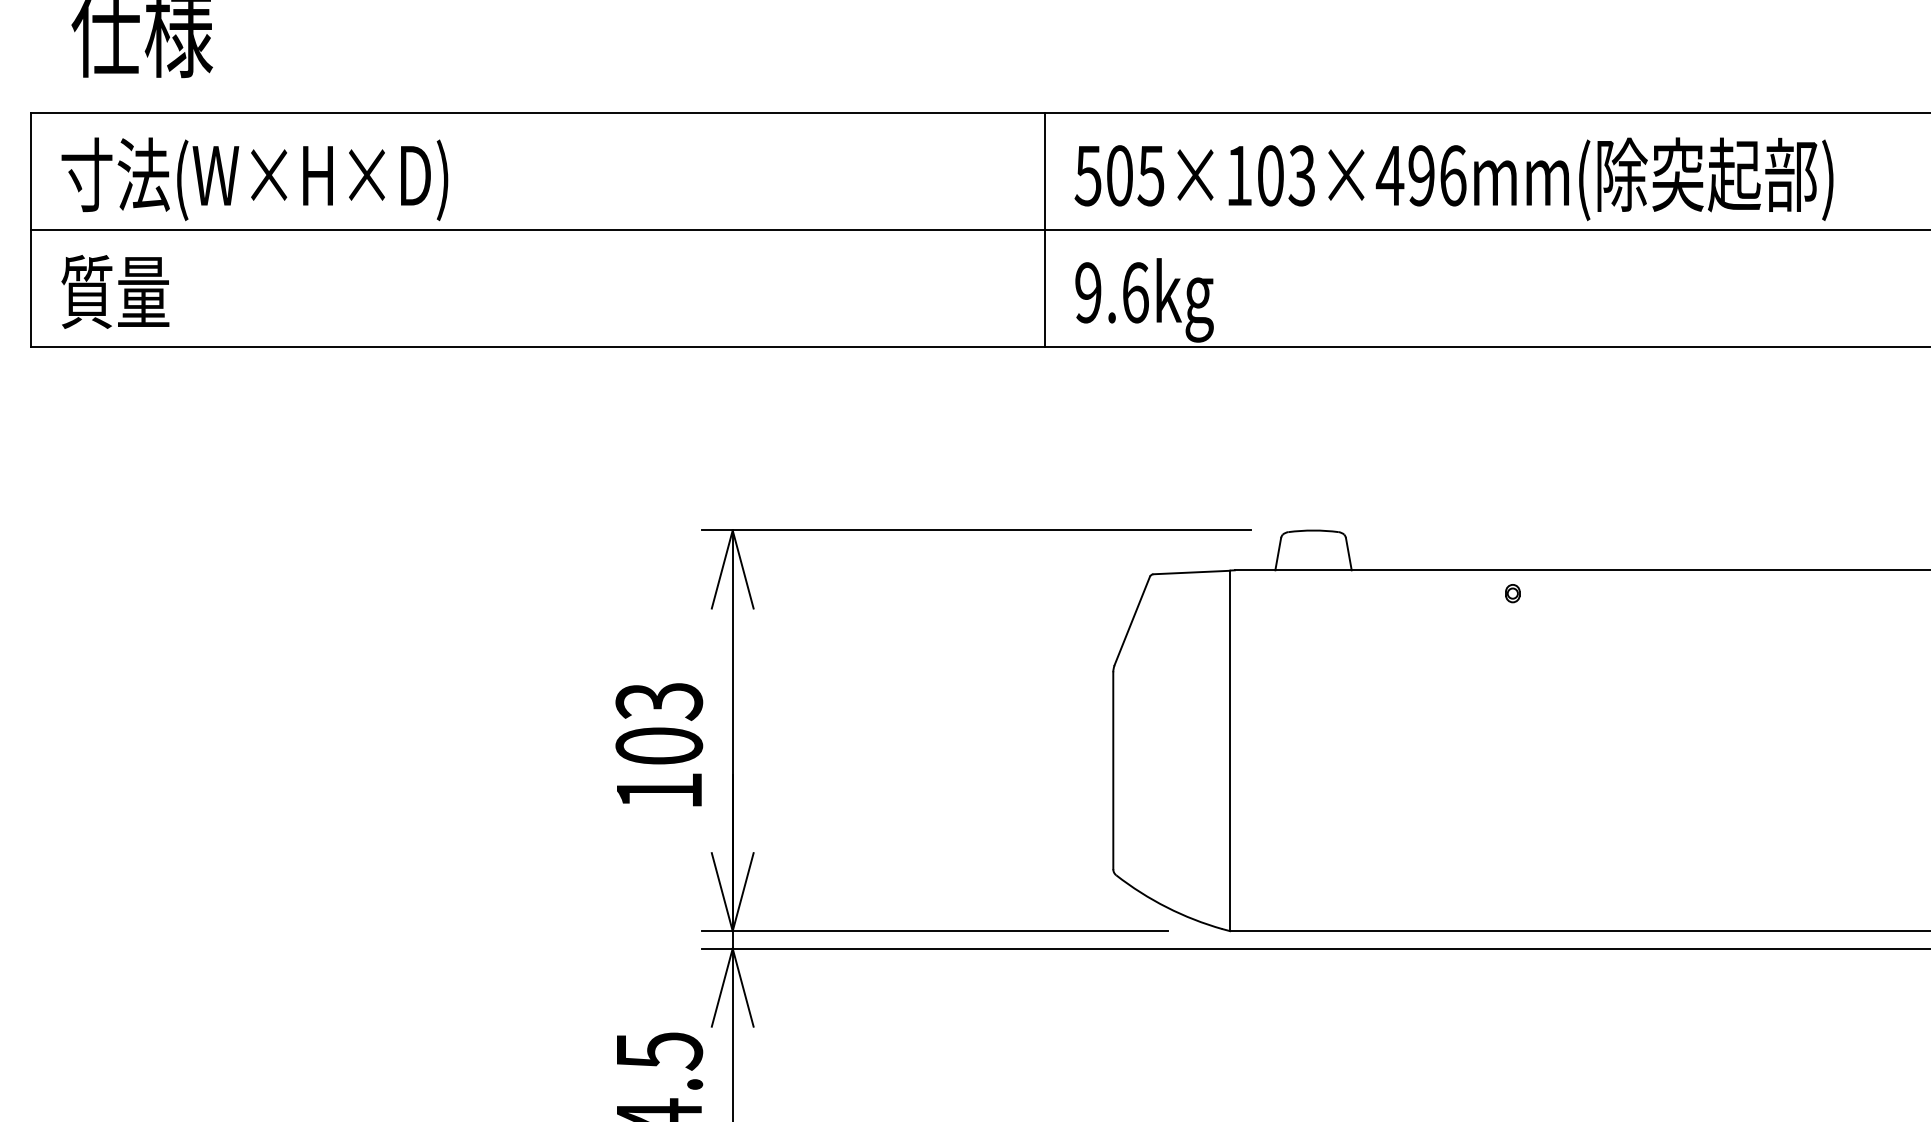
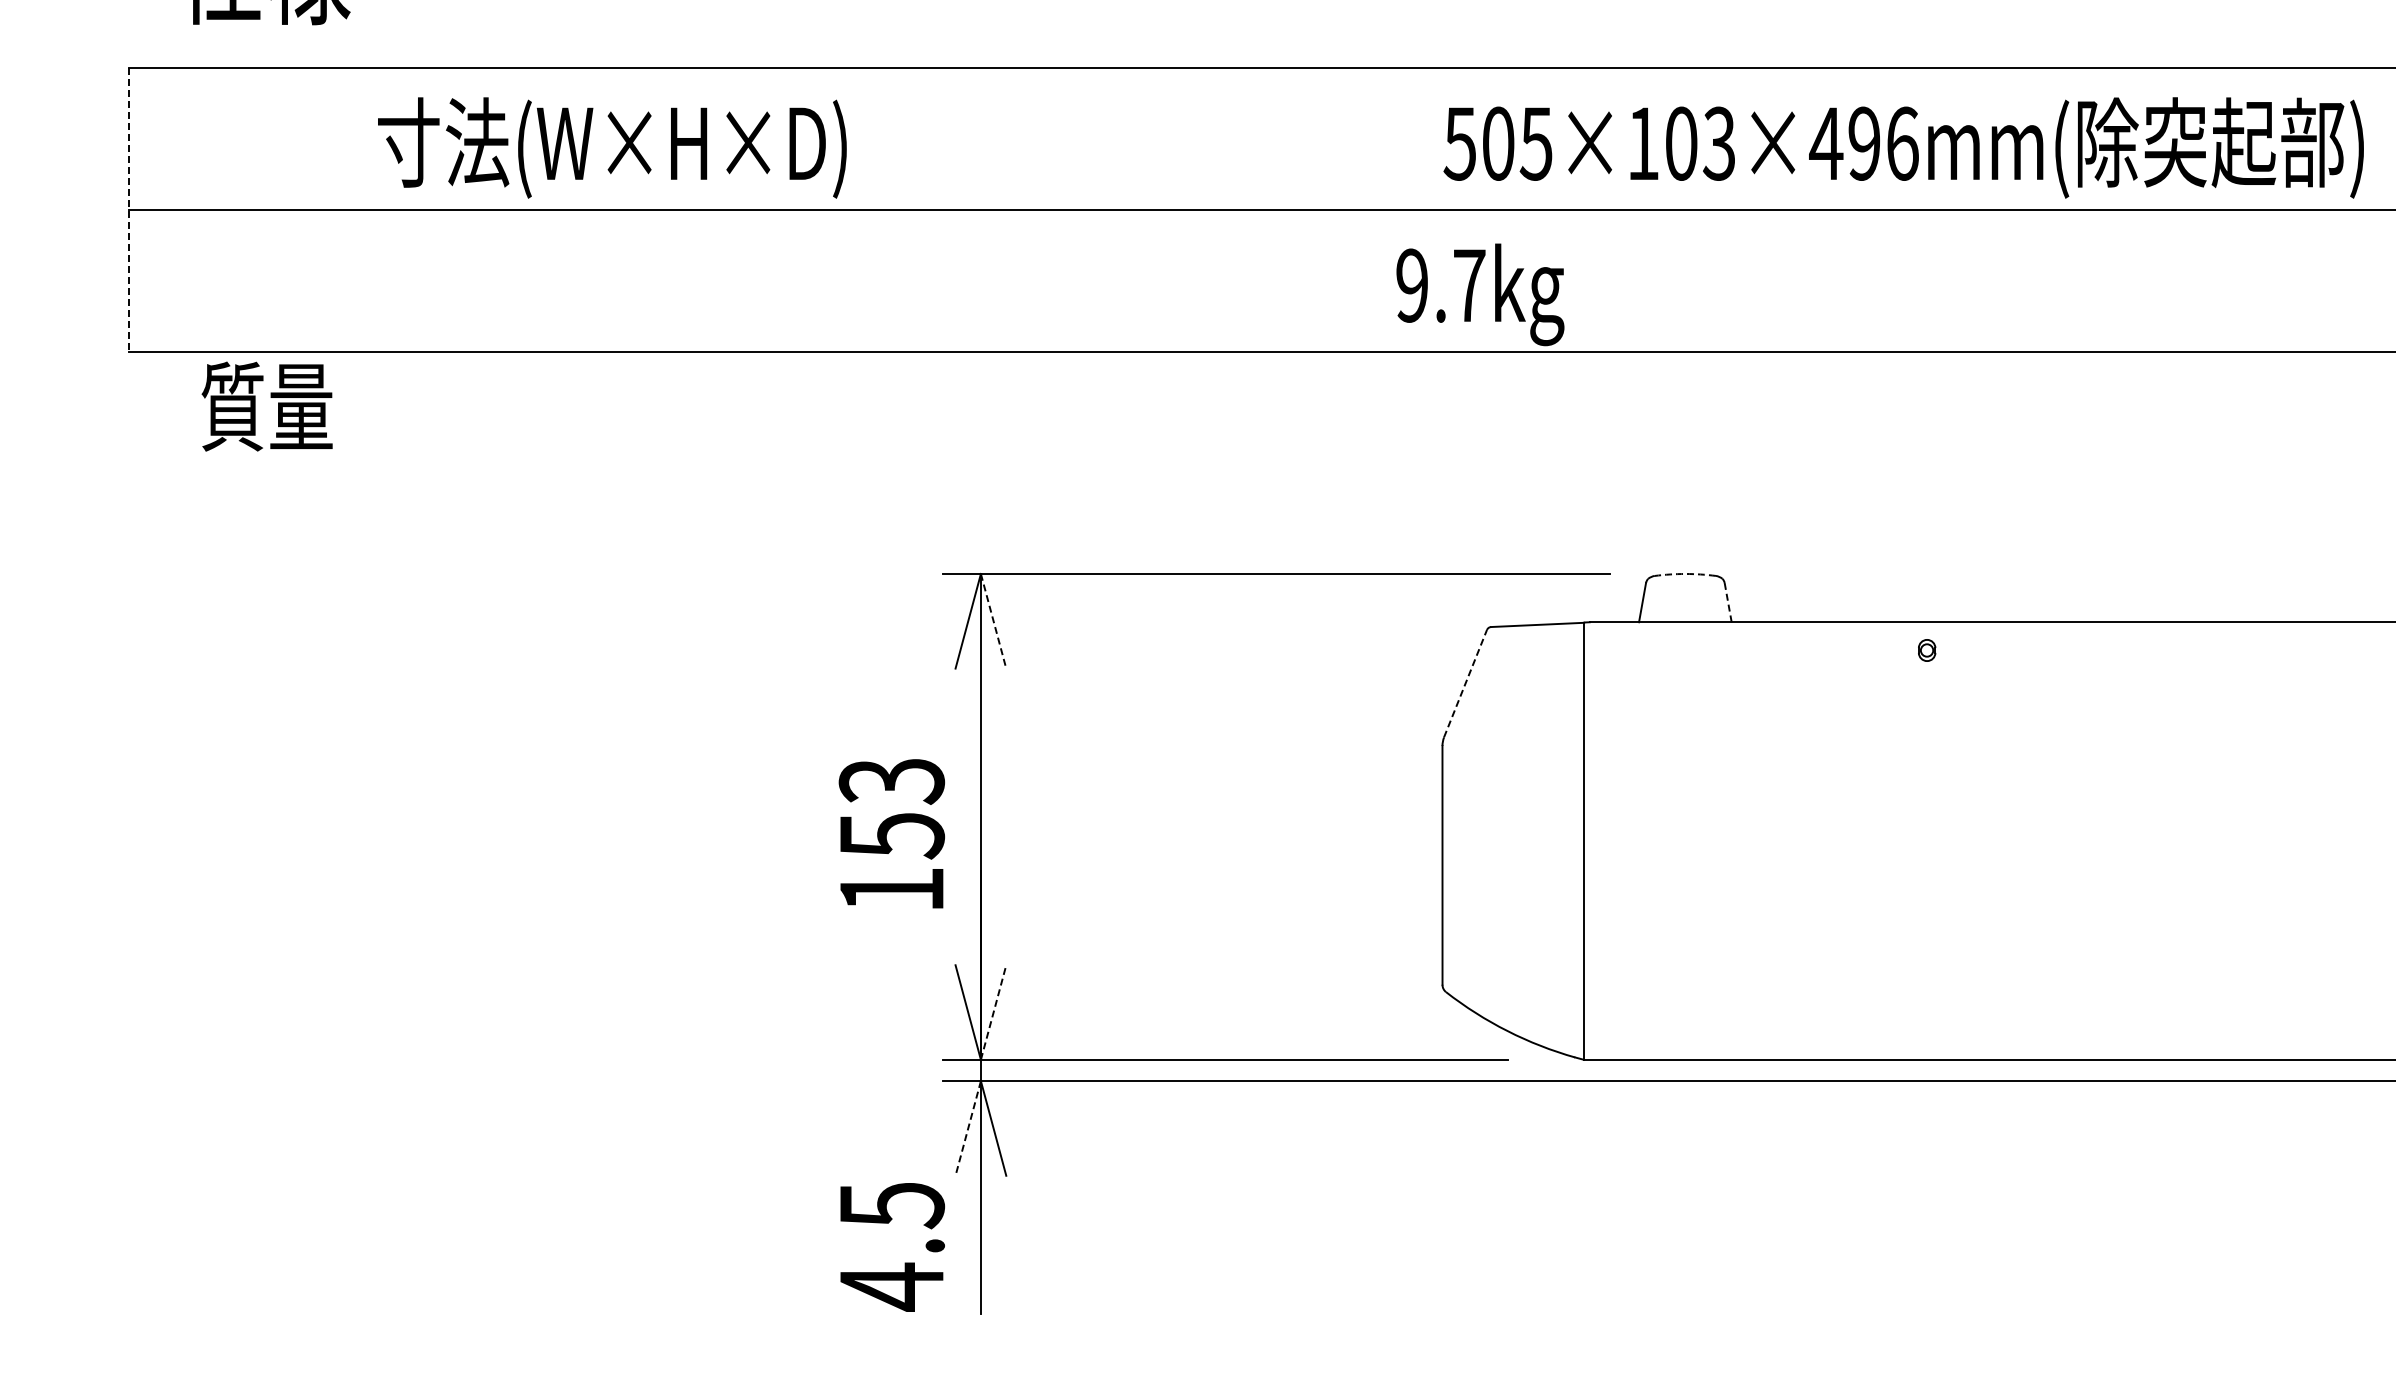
text: (254, 178) -> (612, 147), moved
text: (1453, 178) -> (1903, 147), moved
line: (30, 230) -> (129, 209), solid -> dashed
line: (1044, 230) -> (1359, 209), removed
text: (114, 291) -> (266, 406), moved
text: (1135, 292) -> (1469, 285), 9.6kg -> 9.7kg
arc: (1313, 530) -> (1685, 573), solid -> dashed
line: (1349, 554) -> (1728, 602), solid -> dashed
line: (743, 569) -> (993, 621), solid -> dashed
line: (1132, 620) -> (1465, 683), solid -> dashed
text: (659, 746) -> (891, 836), 103 -> 153
line: (743, 892) -> (993, 1012), solid -> dashed
line: (722, 987) -> (968, 1128), solid -> dashed

